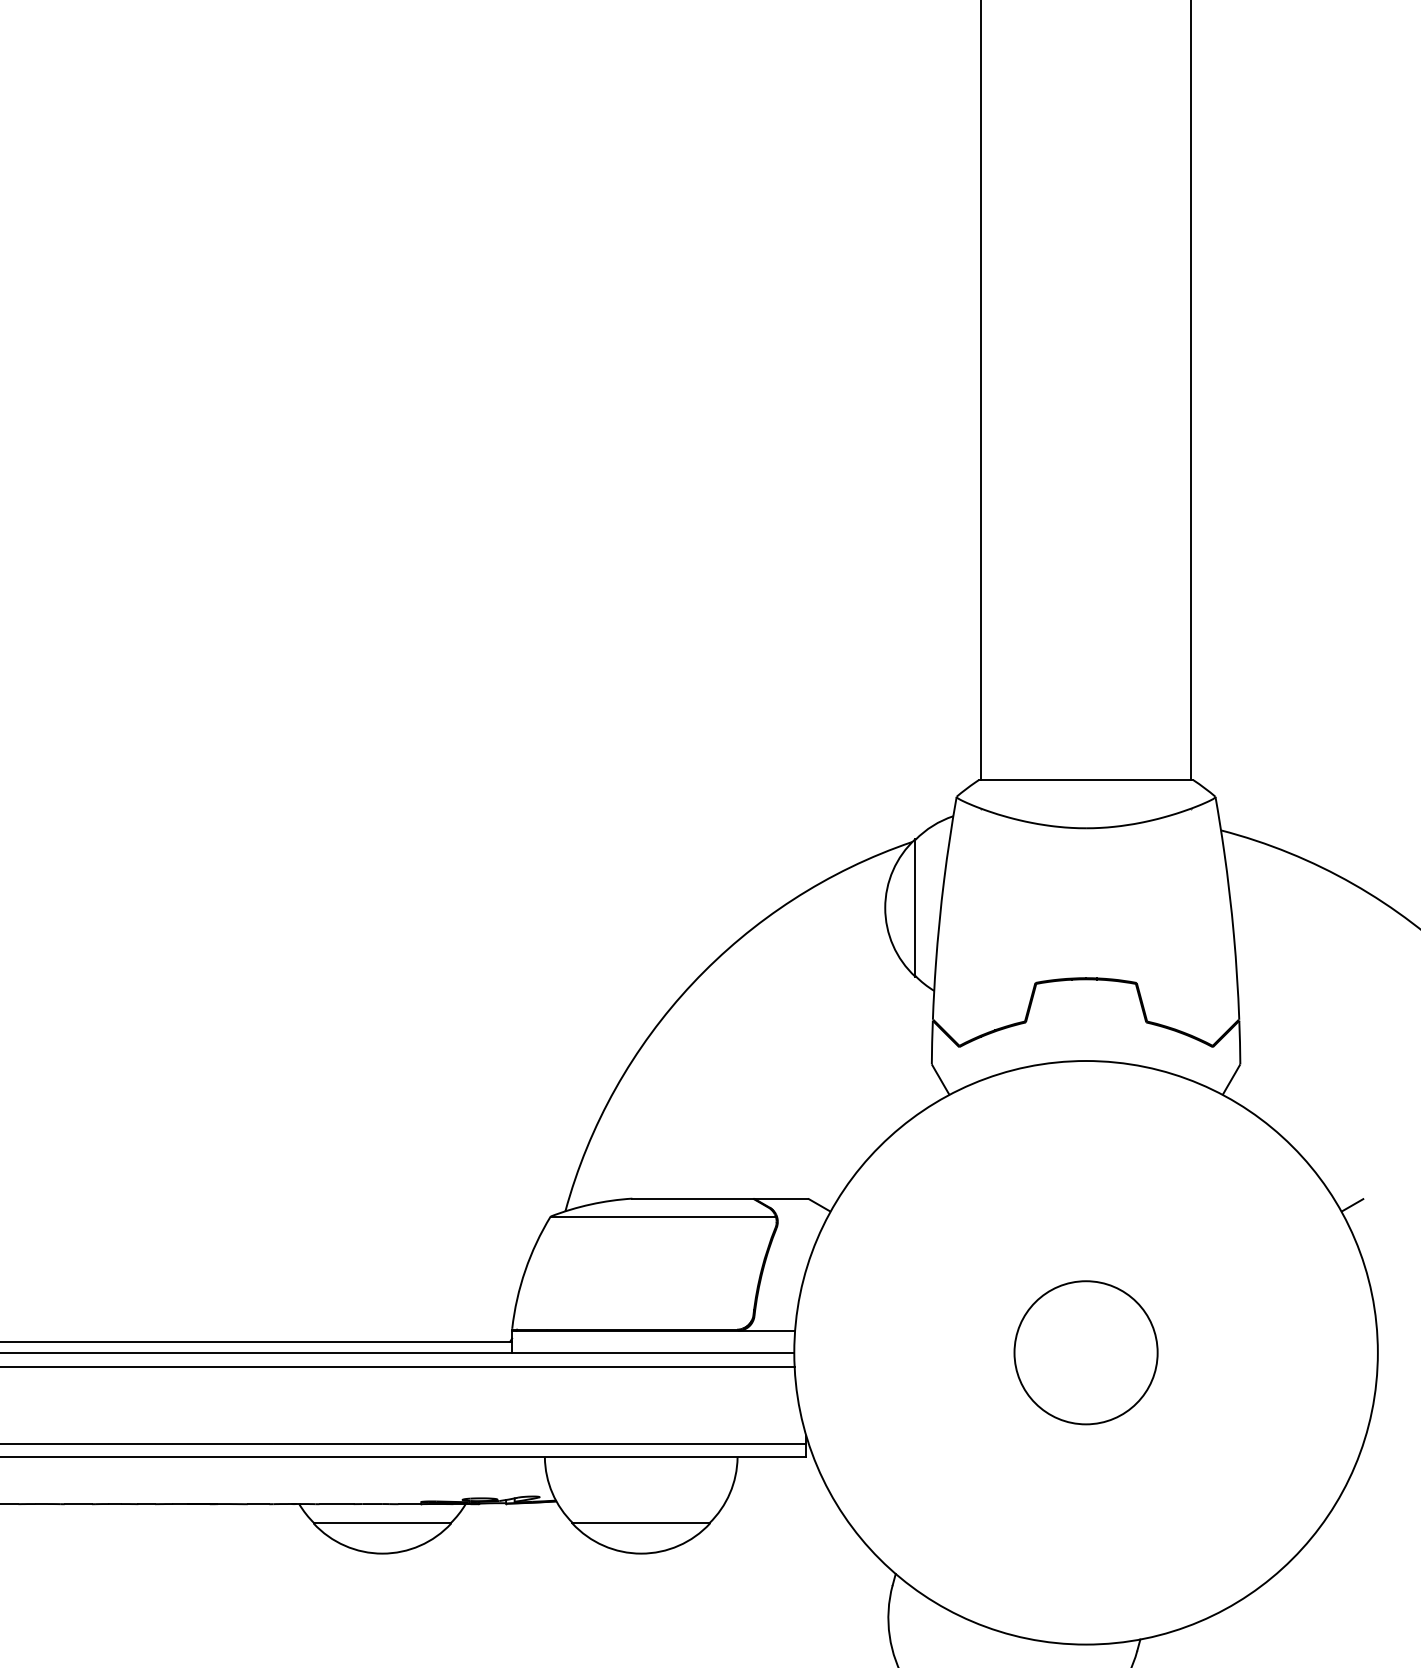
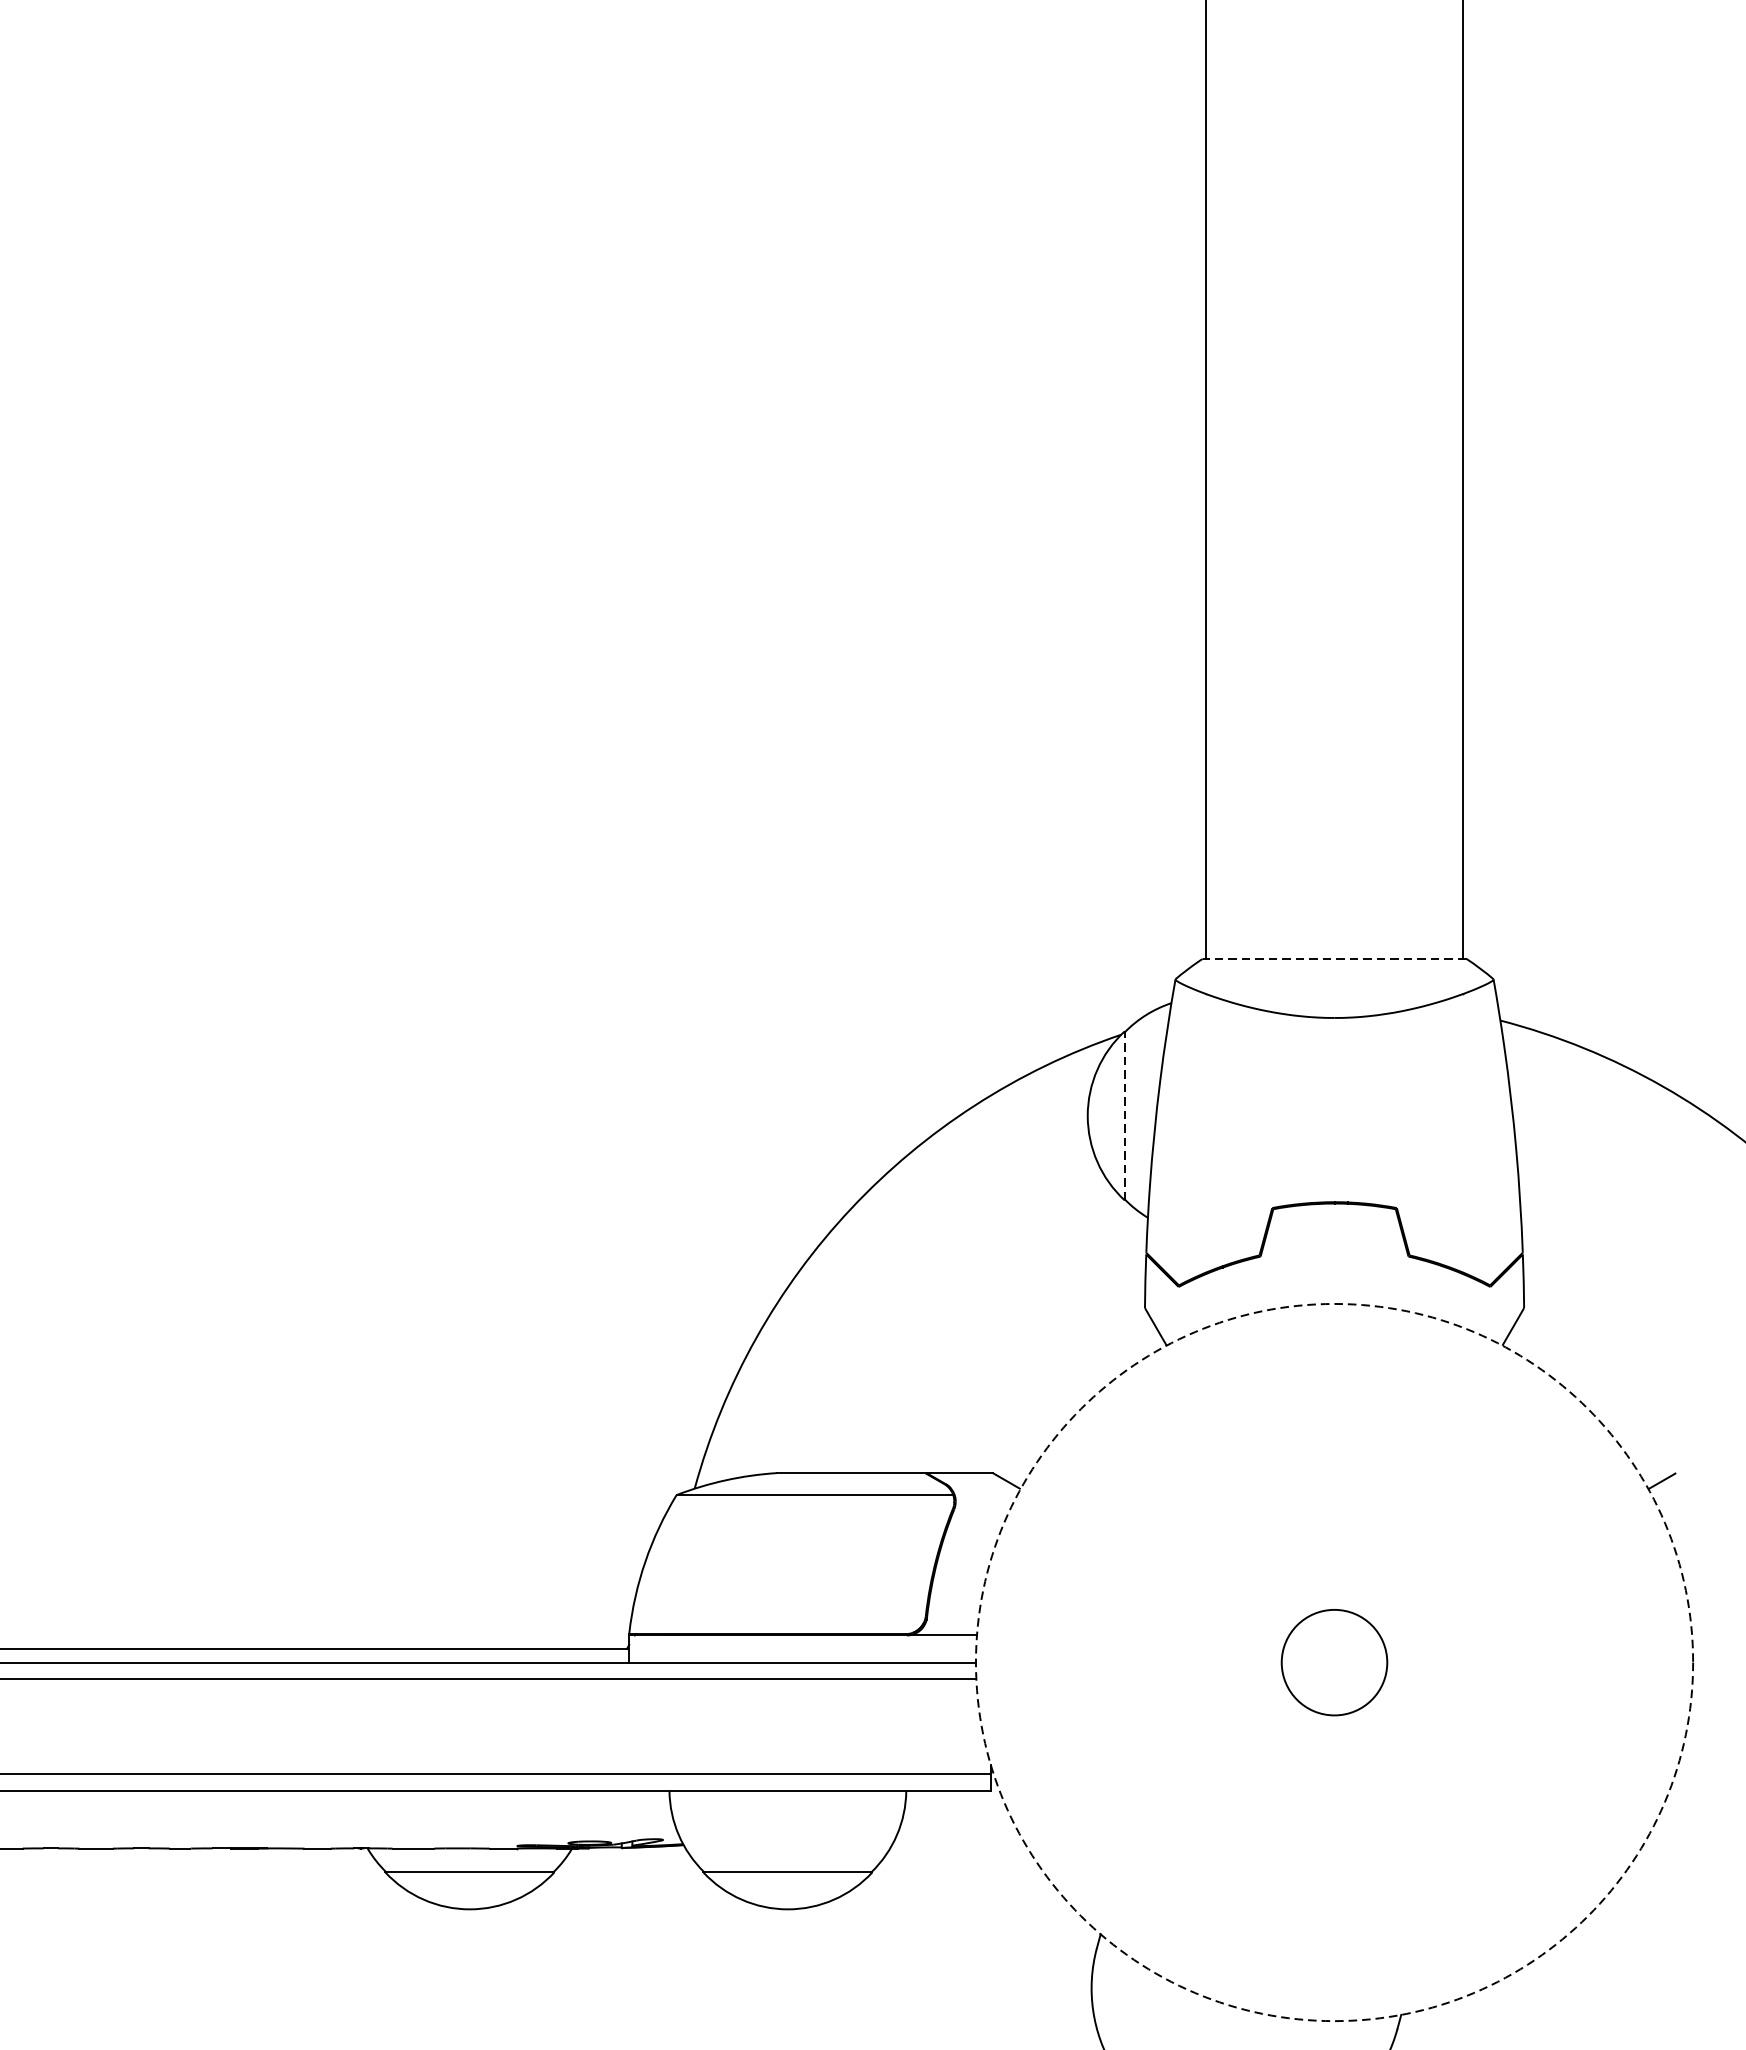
line: (1085, 780) -> (1333, 959), solid -> dashed
line: (915, 907) -> (1124, 1115), solid -> dashed
circle: (1085, 1352) -> (1333, 1662), size x0.6
circle: (1085, 1352) -> (1333, 1662), solid -> dashed

